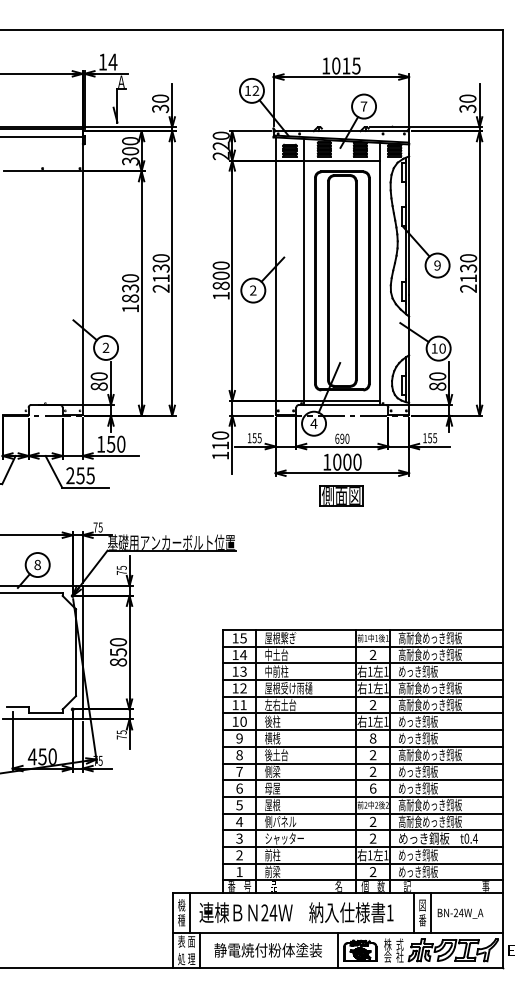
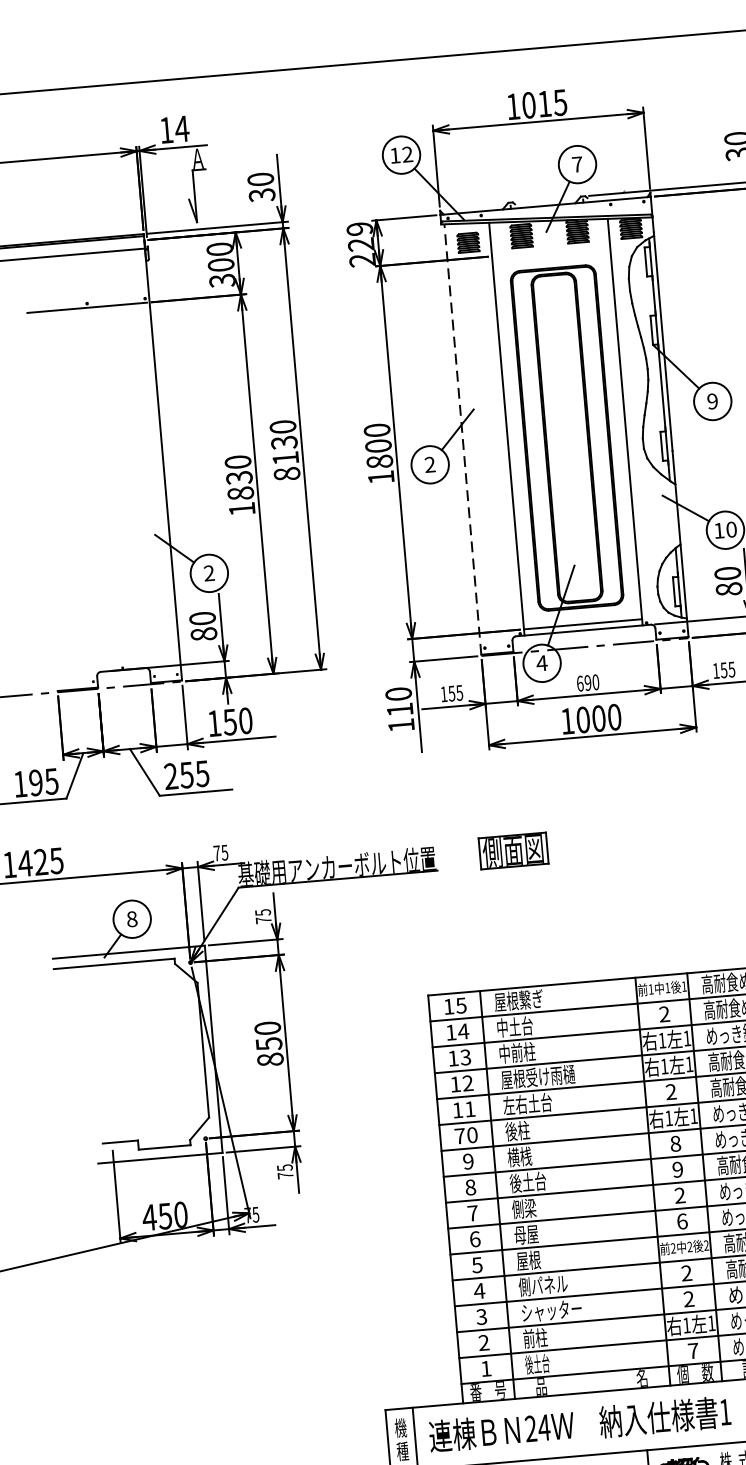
text: (221, 135) -> (360, 228), 220 -> 229
line: (342, 160) -> (551, 251), removed
line: (275, 276) -> (462, 440), solid -> dashed
text: (160, 288) -> (285, 473), 2130 -> 8130
part: (341, 495) -> (513, 849), moved
text: (235, 721) -> (459, 1135), 10 -> 70
text: (372, 755) -> (676, 1170), 2 -> 9
text: (272, 871) -> (537, 1363), 前梁 -> 後土台
text: (372, 871) -> (692, 1350), 2 -> 7

